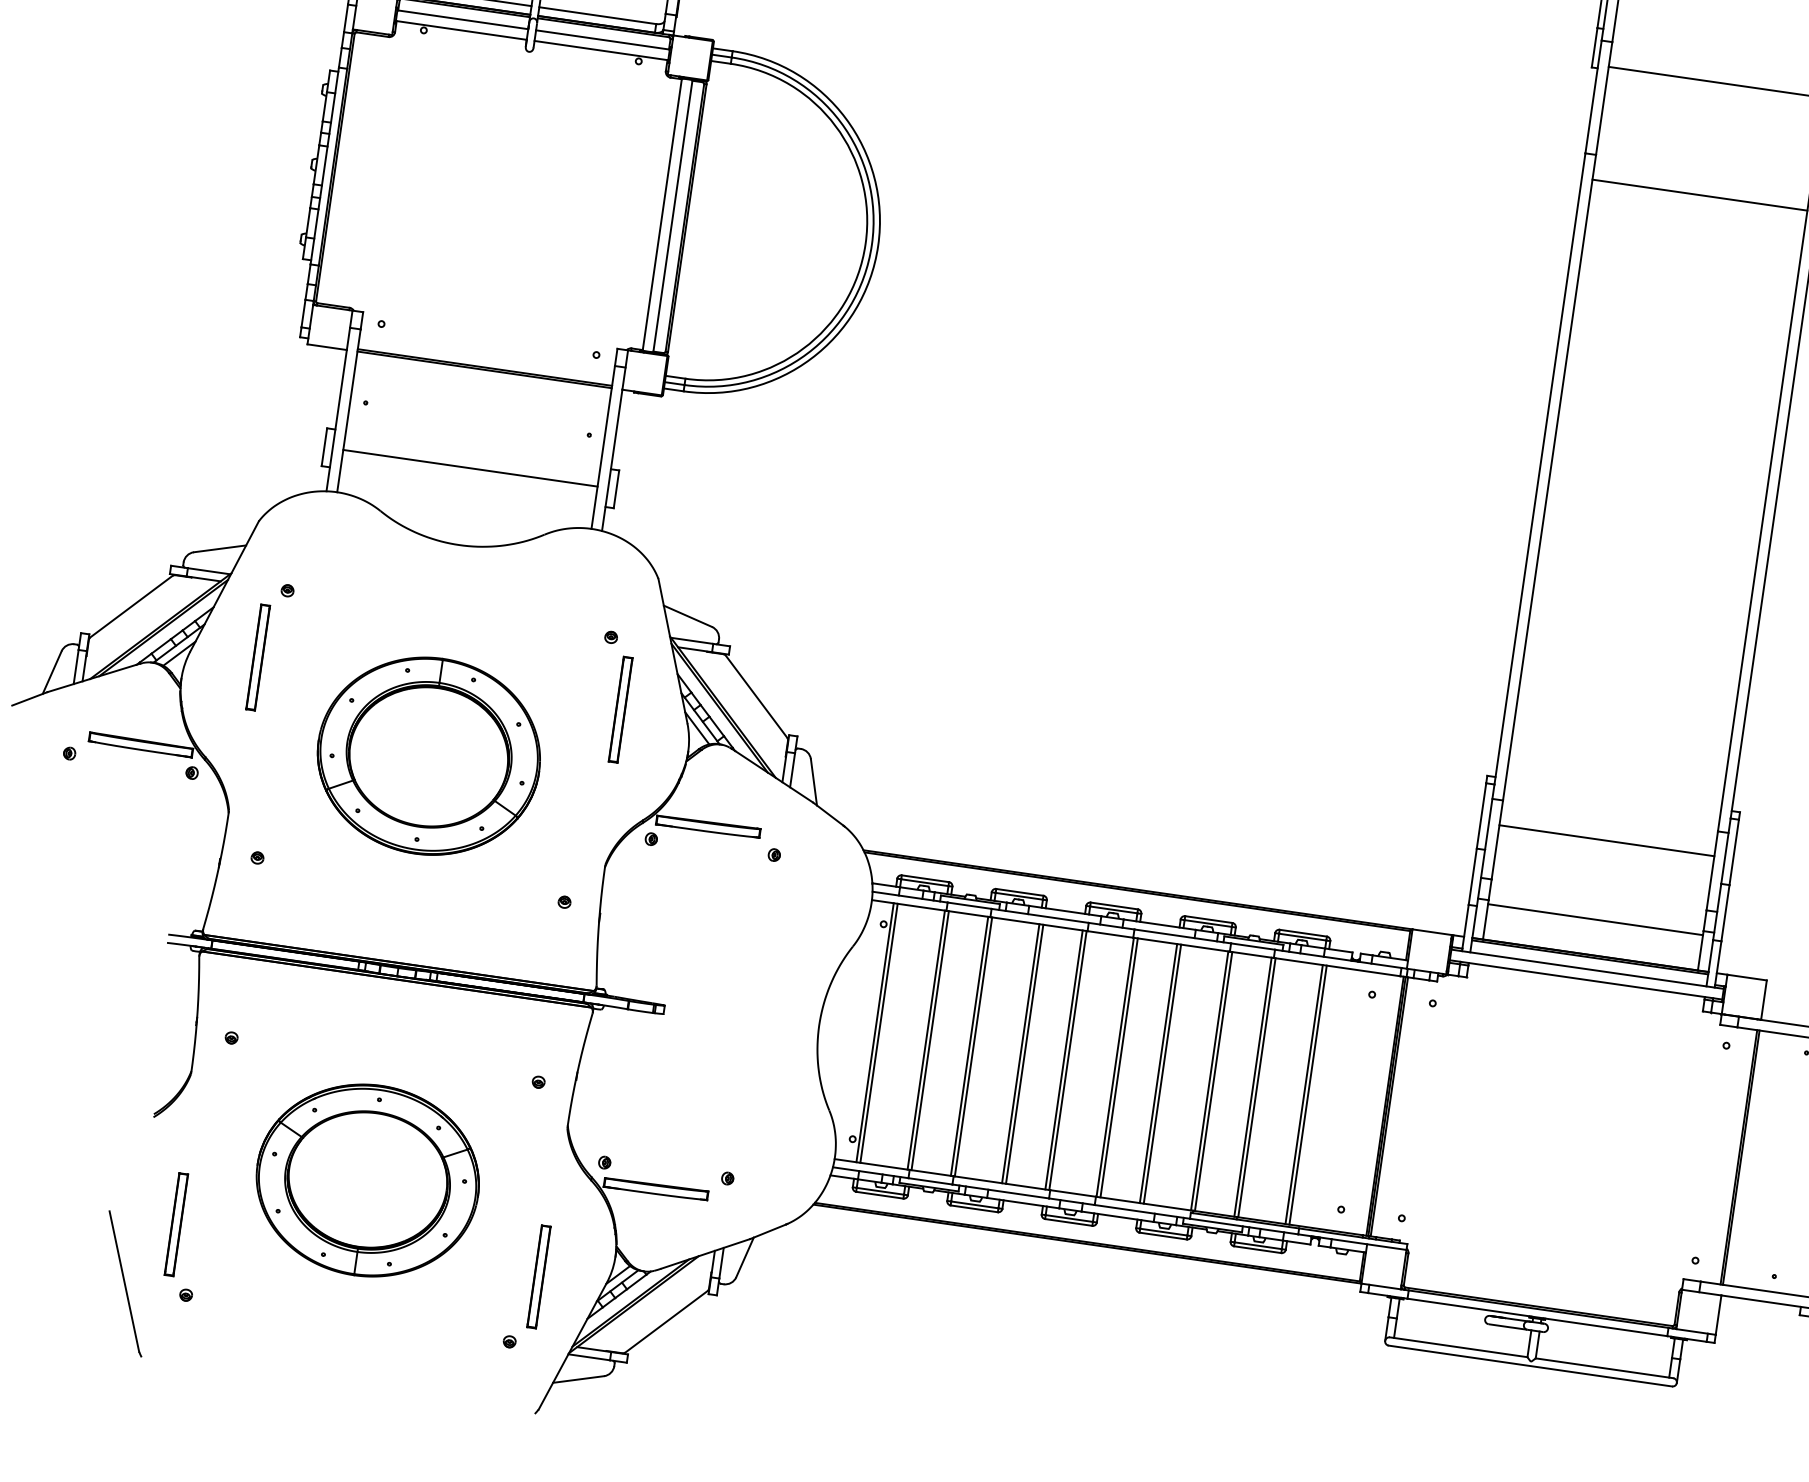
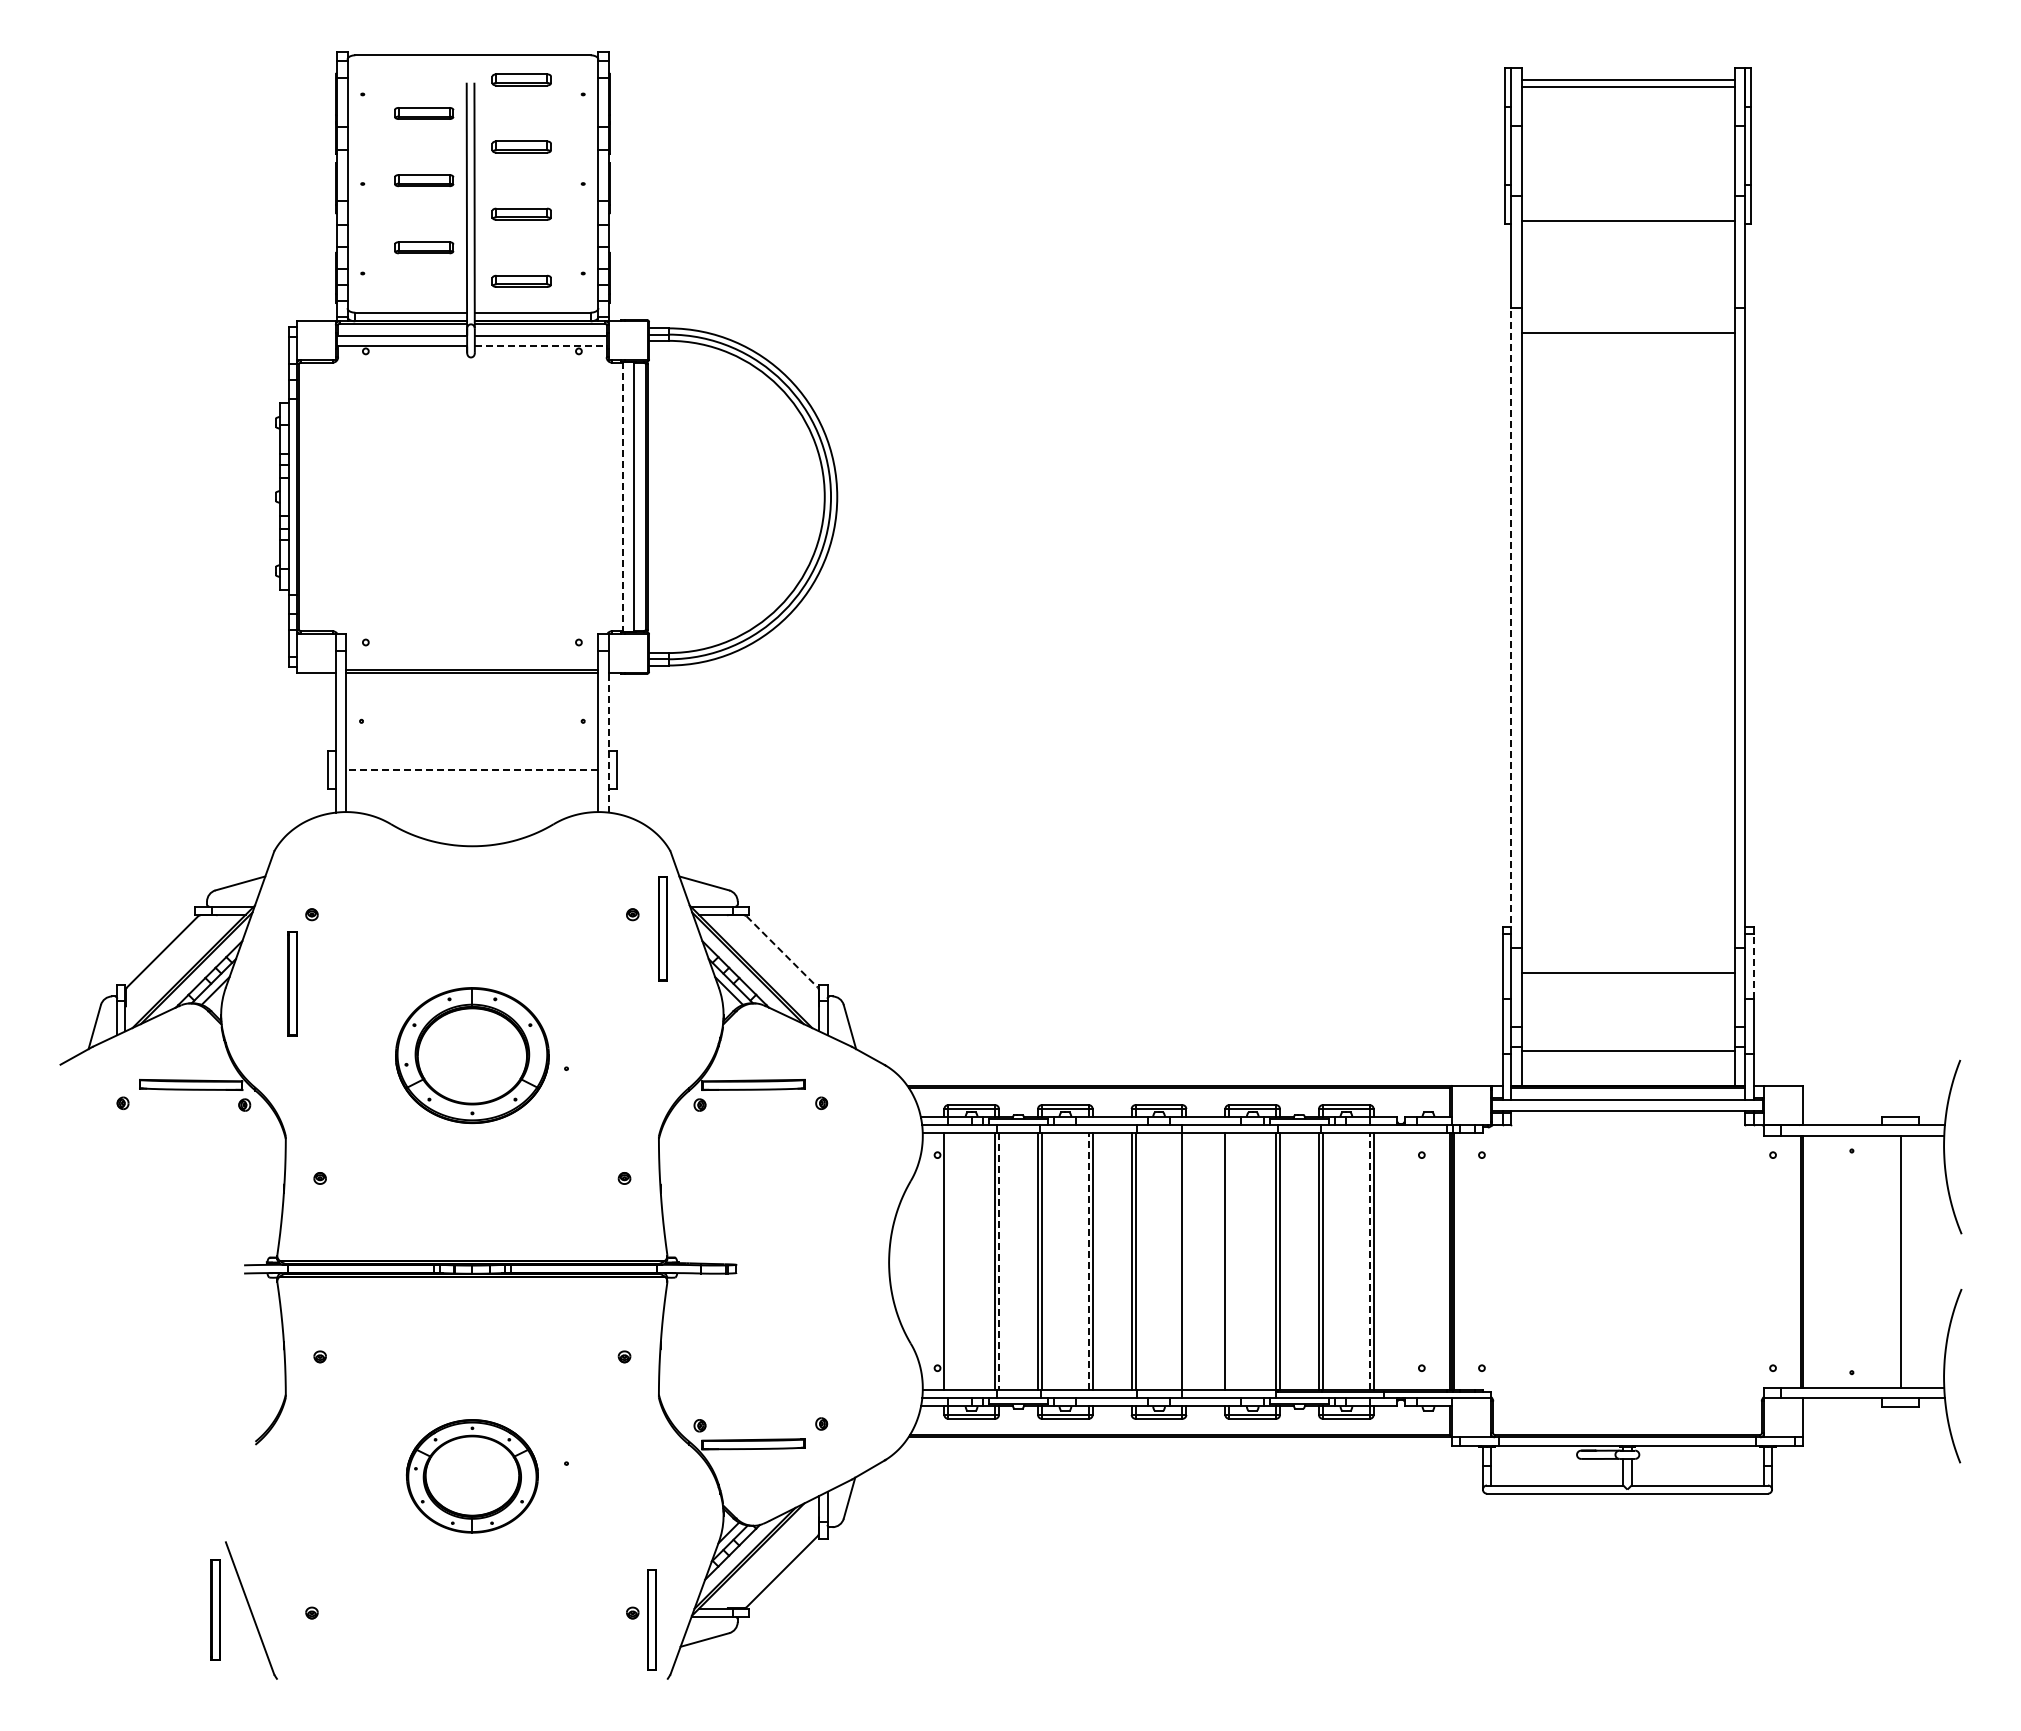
line: (601, 51) -> (541, 346), solid -> dashed
line: (662, 215) -> (623, 497), solid -> dashed
line: (611, 460) -> (608, 742), solid -> dashed
line: (469, 468) -> (471, 770), solid -> dashed
line: (1540, 469) -> (1511, 621), solid -> dashed
line: (756, 697) -> (782, 952), solid -> dashed
part: (620, 709) -> (662, 928), moved
part: (429, 756) -> (472, 1055), size x0.7
line: (1734, 851) -> (1753, 965), solid -> dashed
line: (879, 1033) -> (948, 1261), removed
line: (930, 1041) -> (999, 1262), solid -> dashed
line: (1020, 1053) -> (1088, 1261), solid -> dashed
line: (1119, 1067) -> (1186, 1261), removed
line: (1162, 1073) -> (1229, 1261), removed
line: (1303, 1094) -> (1369, 1261), solid -> dashed
part: (367, 1180) -> (472, 1476), size x0.6
part: (176, 1224) -> (215, 1609), moved
part: (538, 1276) -> (651, 1619), moved

